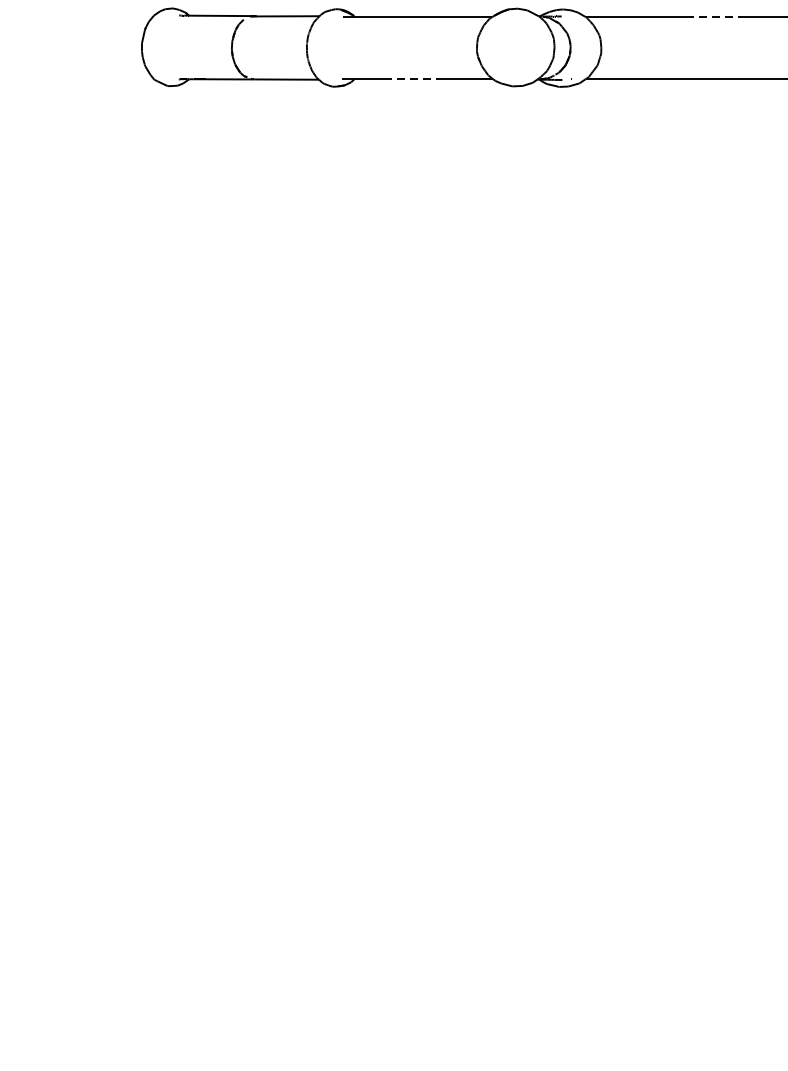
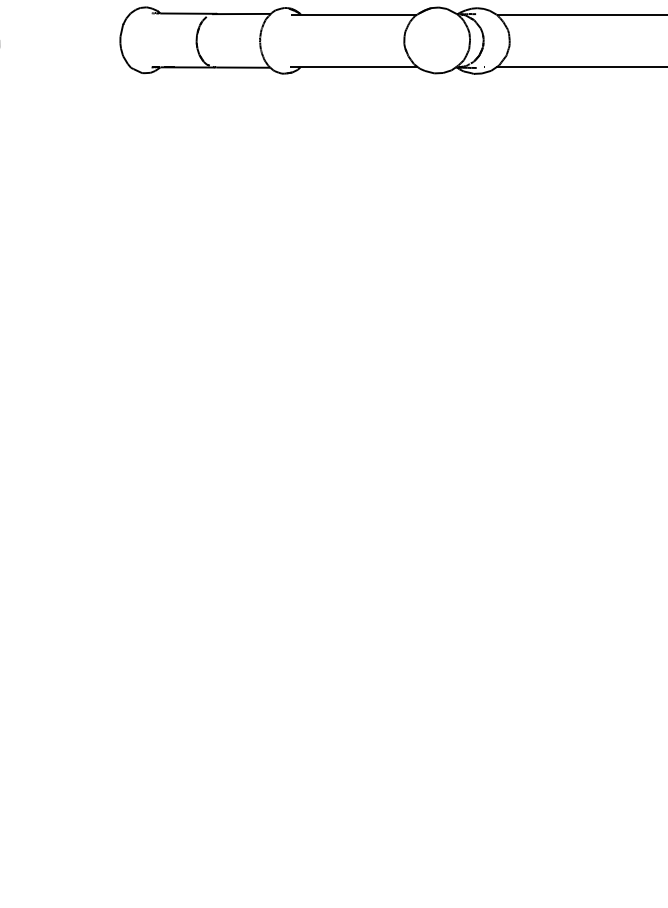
line: (714, 16) -> (605, 14), dashed -> solid
line: (414, 79) -> (351, 67), dashed -> solid

